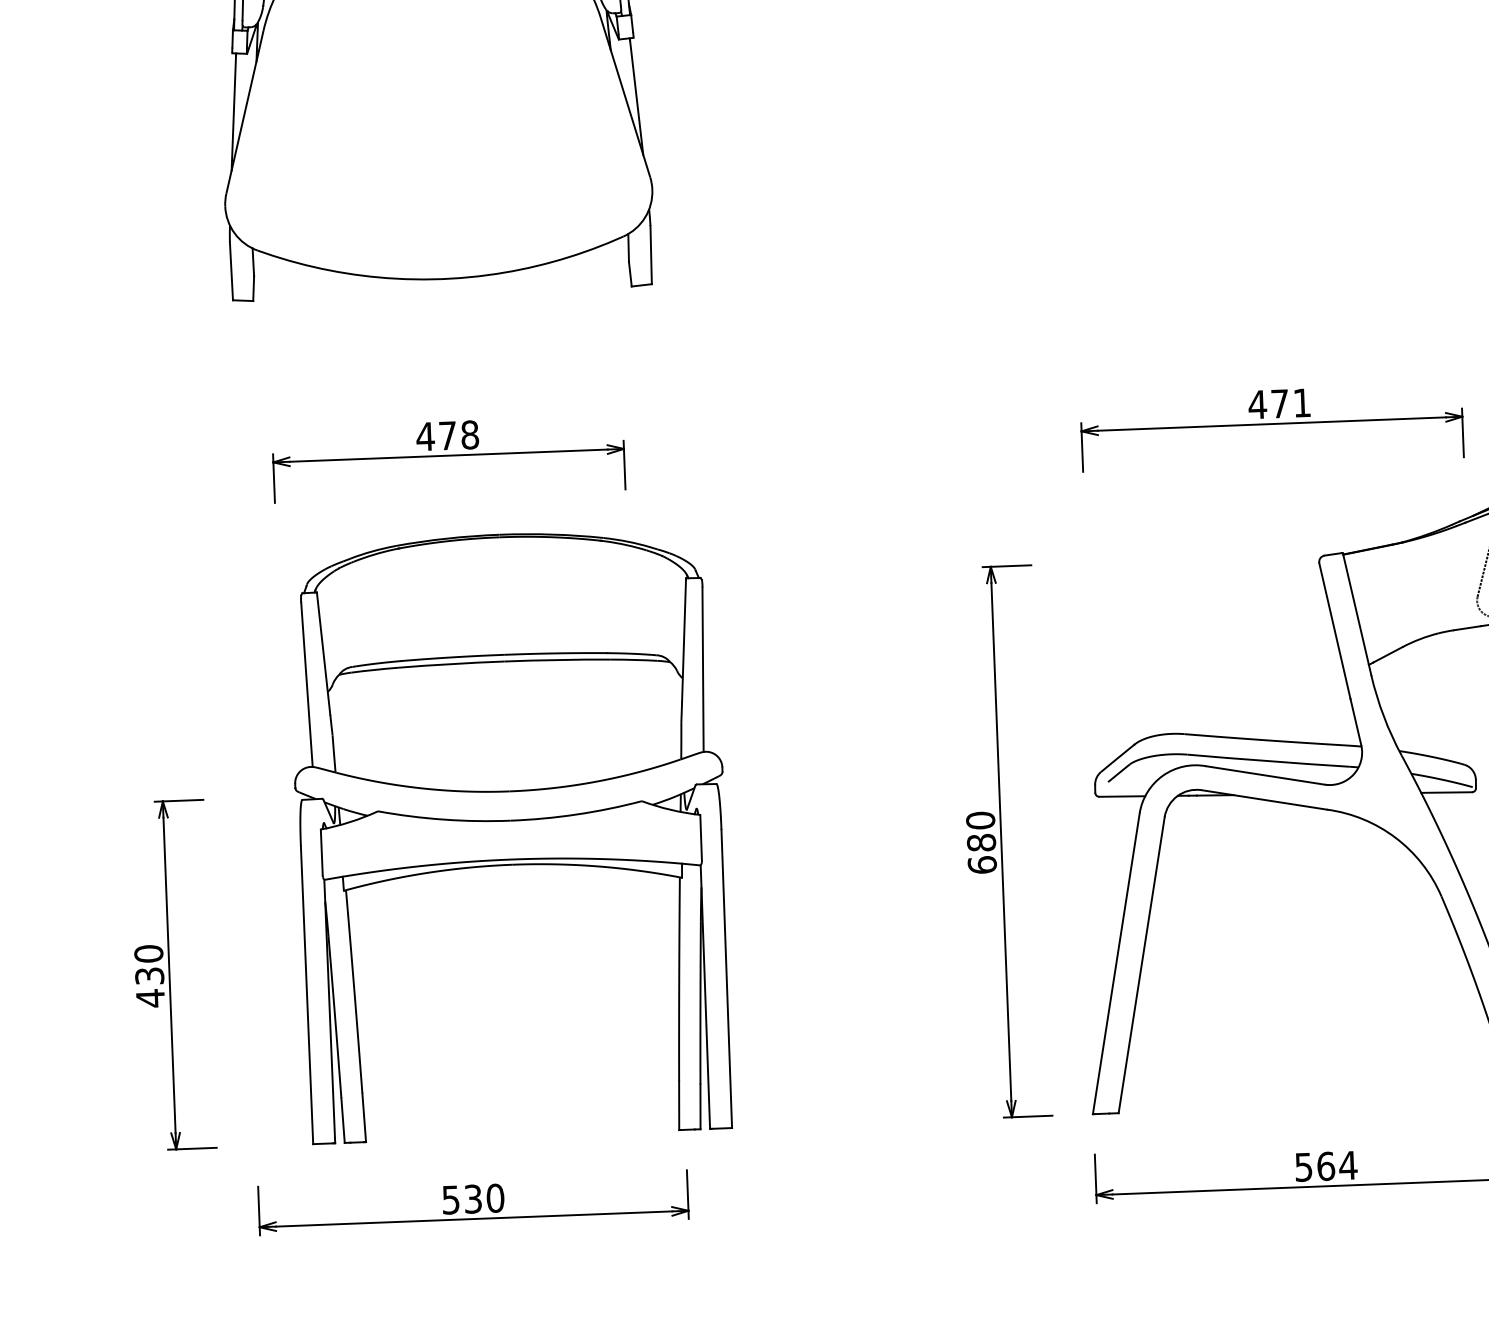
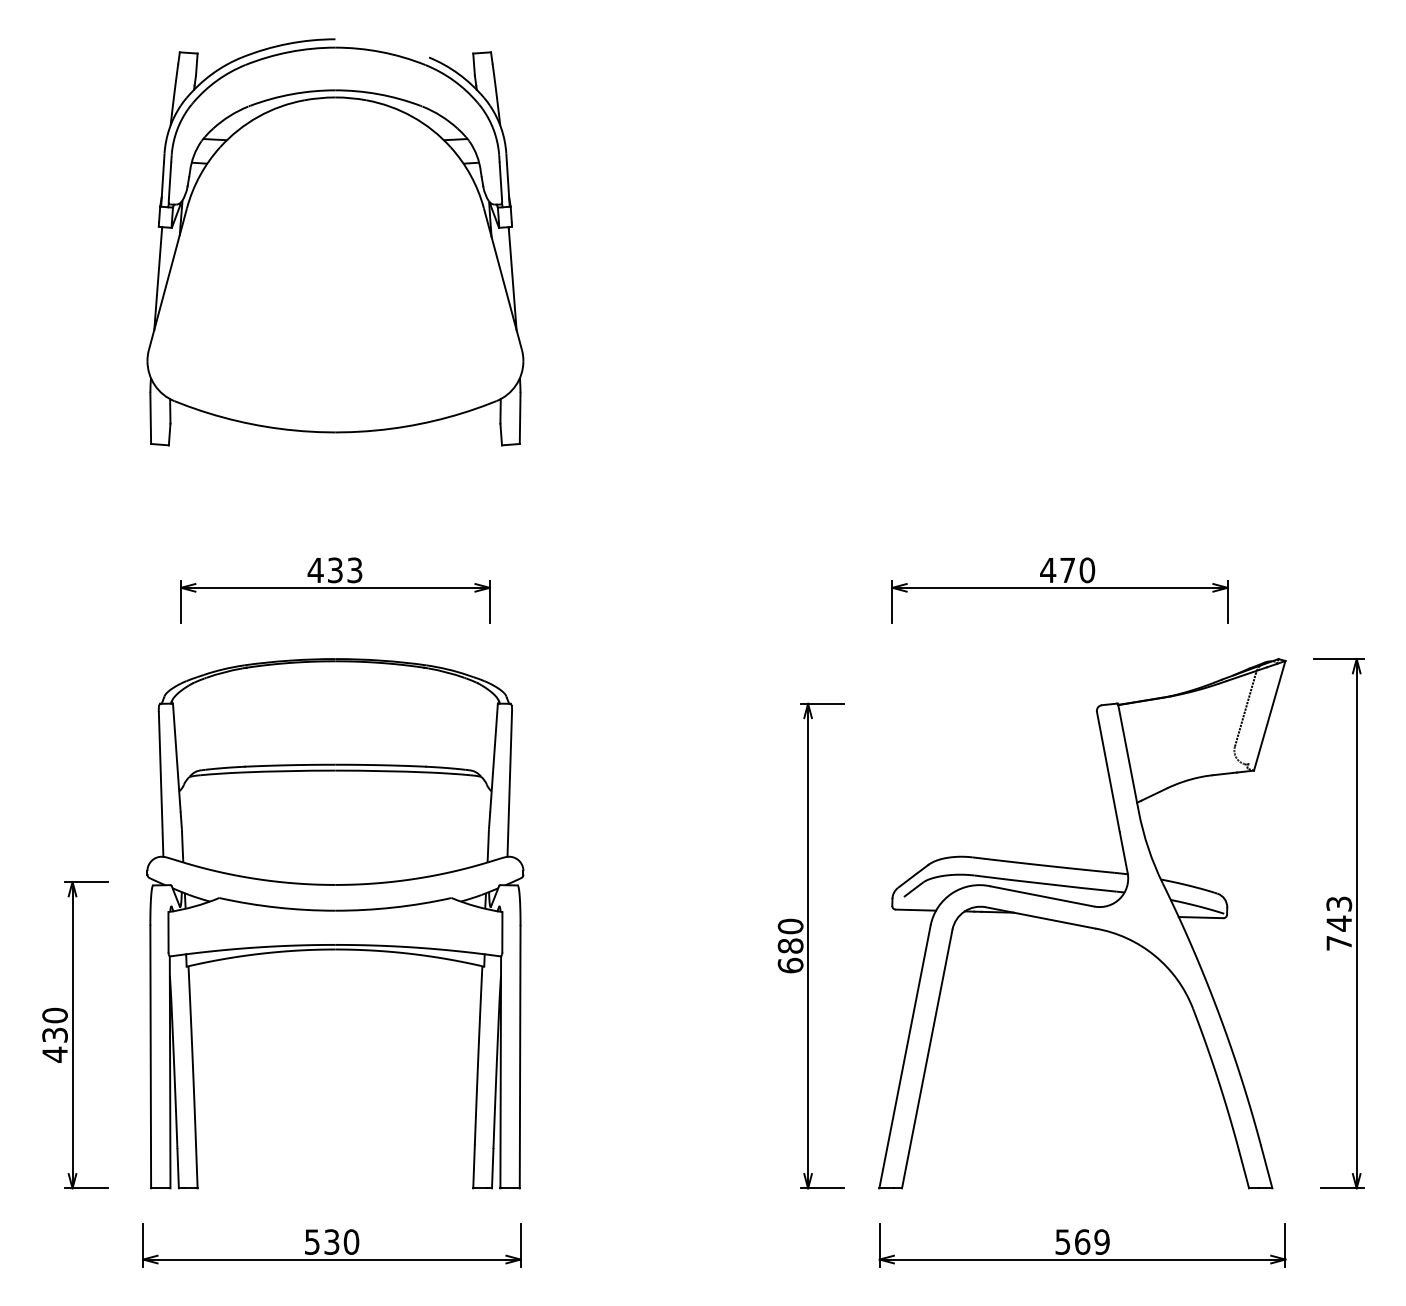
text: (1302, 403) -> (1087, 570), 471 -> 470
text: (459, 435) -> (345, 570), 478 -> 433
part: (511, 835) -> (335, 923), moved
text: (1347, 1164) -> (1101, 1241), 564 -> 569

